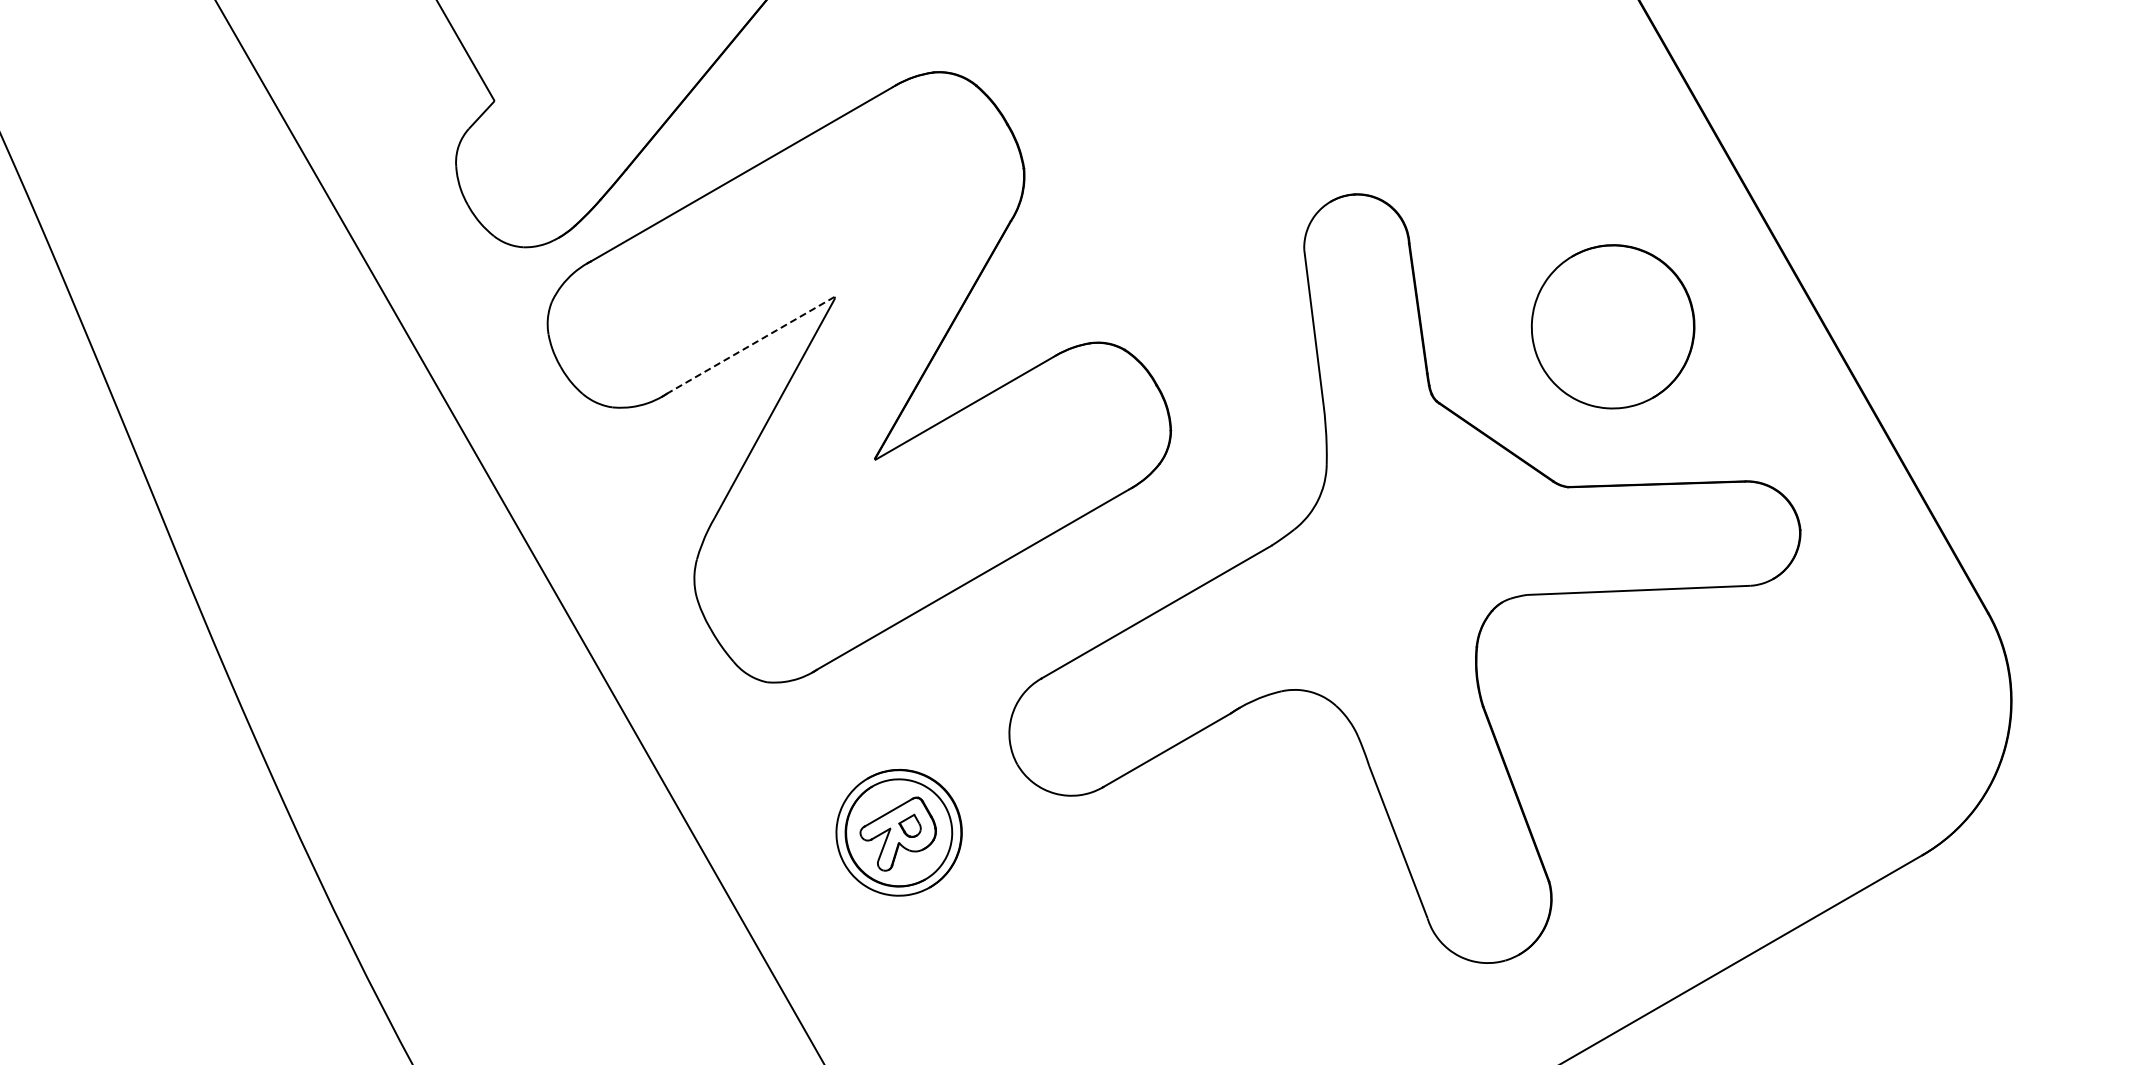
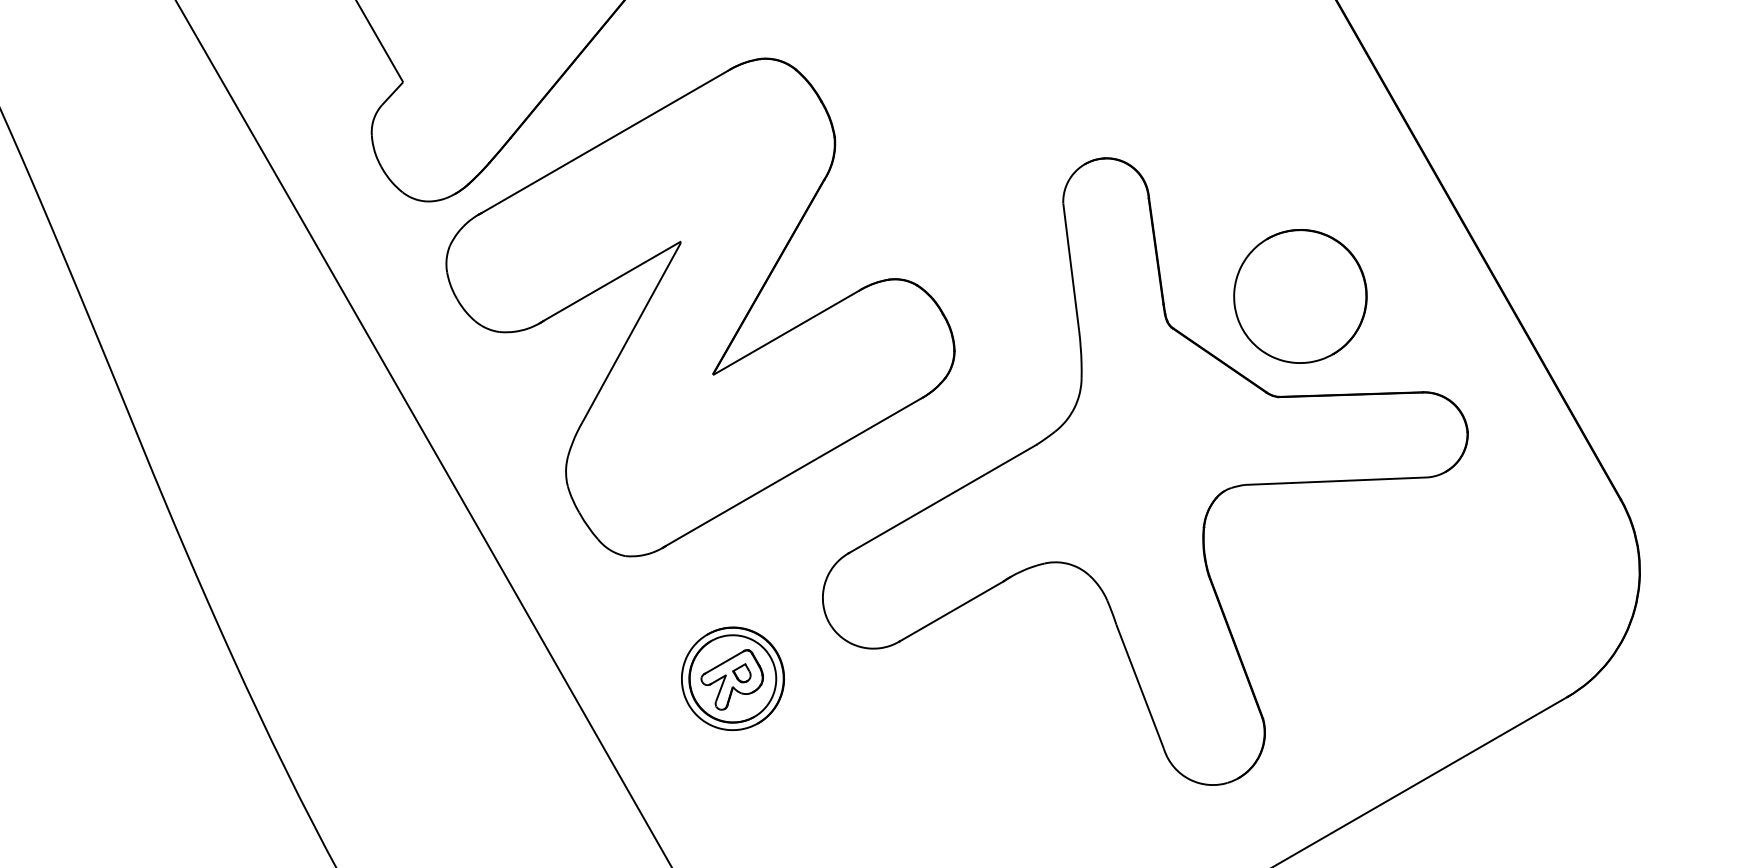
part: (1612, 326) -> (1299, 296), moved
line: (750, 345) -> (611, 281), dashed -> solid

